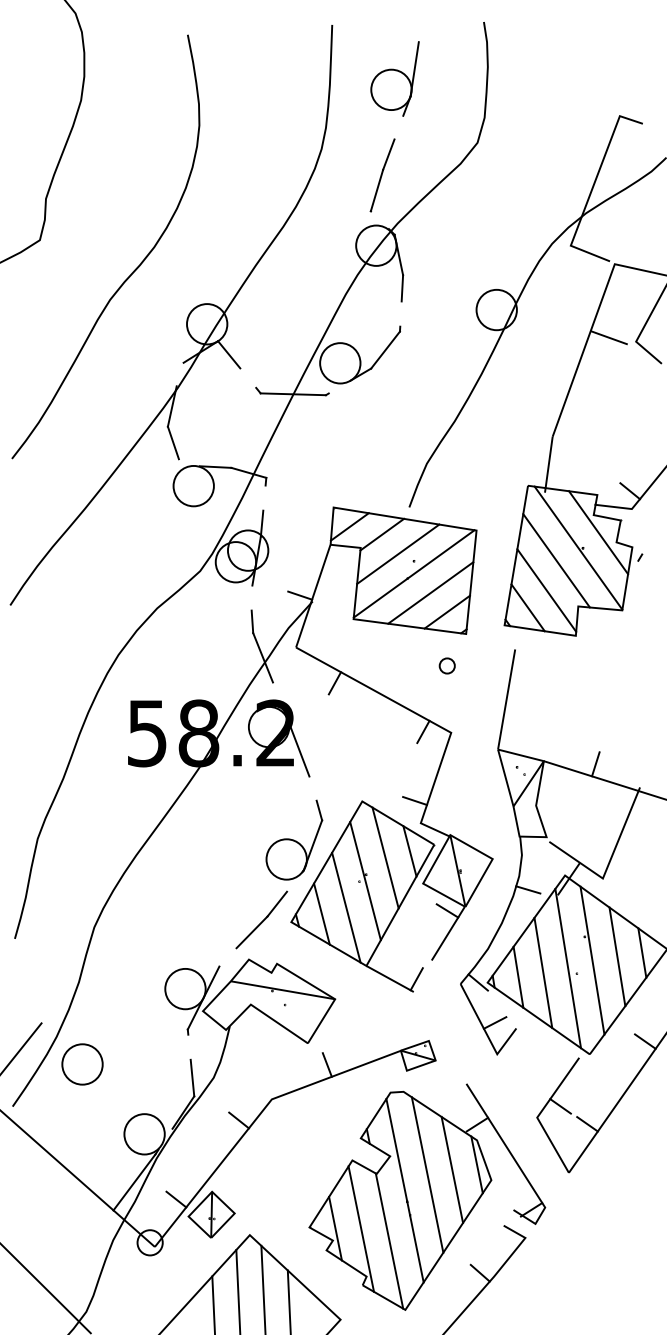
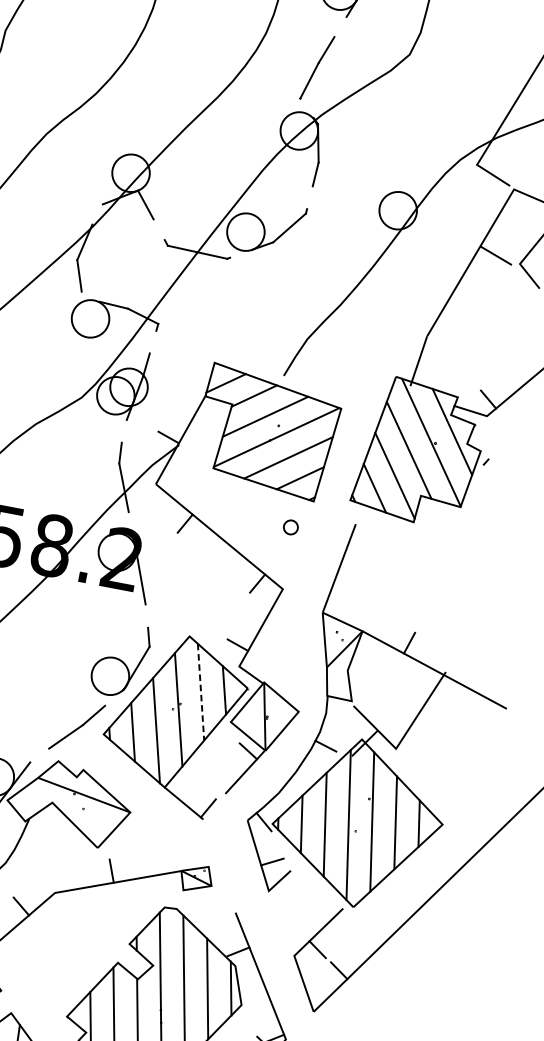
line: (385, 858) -> (200, 692), solid -> dashed
line: (645, 1041) -> (406, 905), removed

